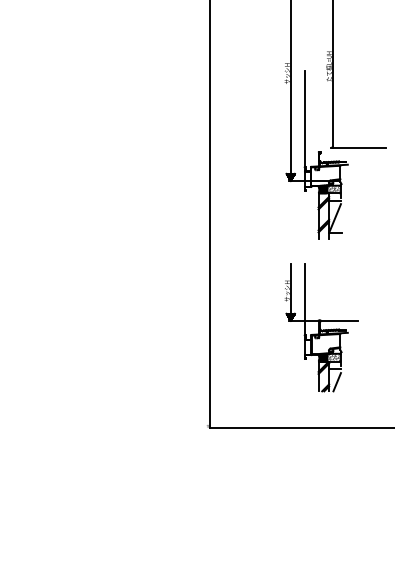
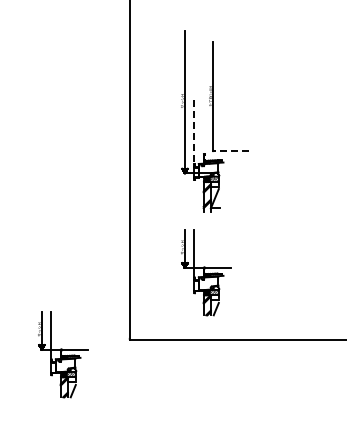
line: (304, 120) -> (194, 132), solid -> dashed
line: (358, 146) -> (230, 150), solid -> dashed
part: (110, 449) -> (63, 354), added

